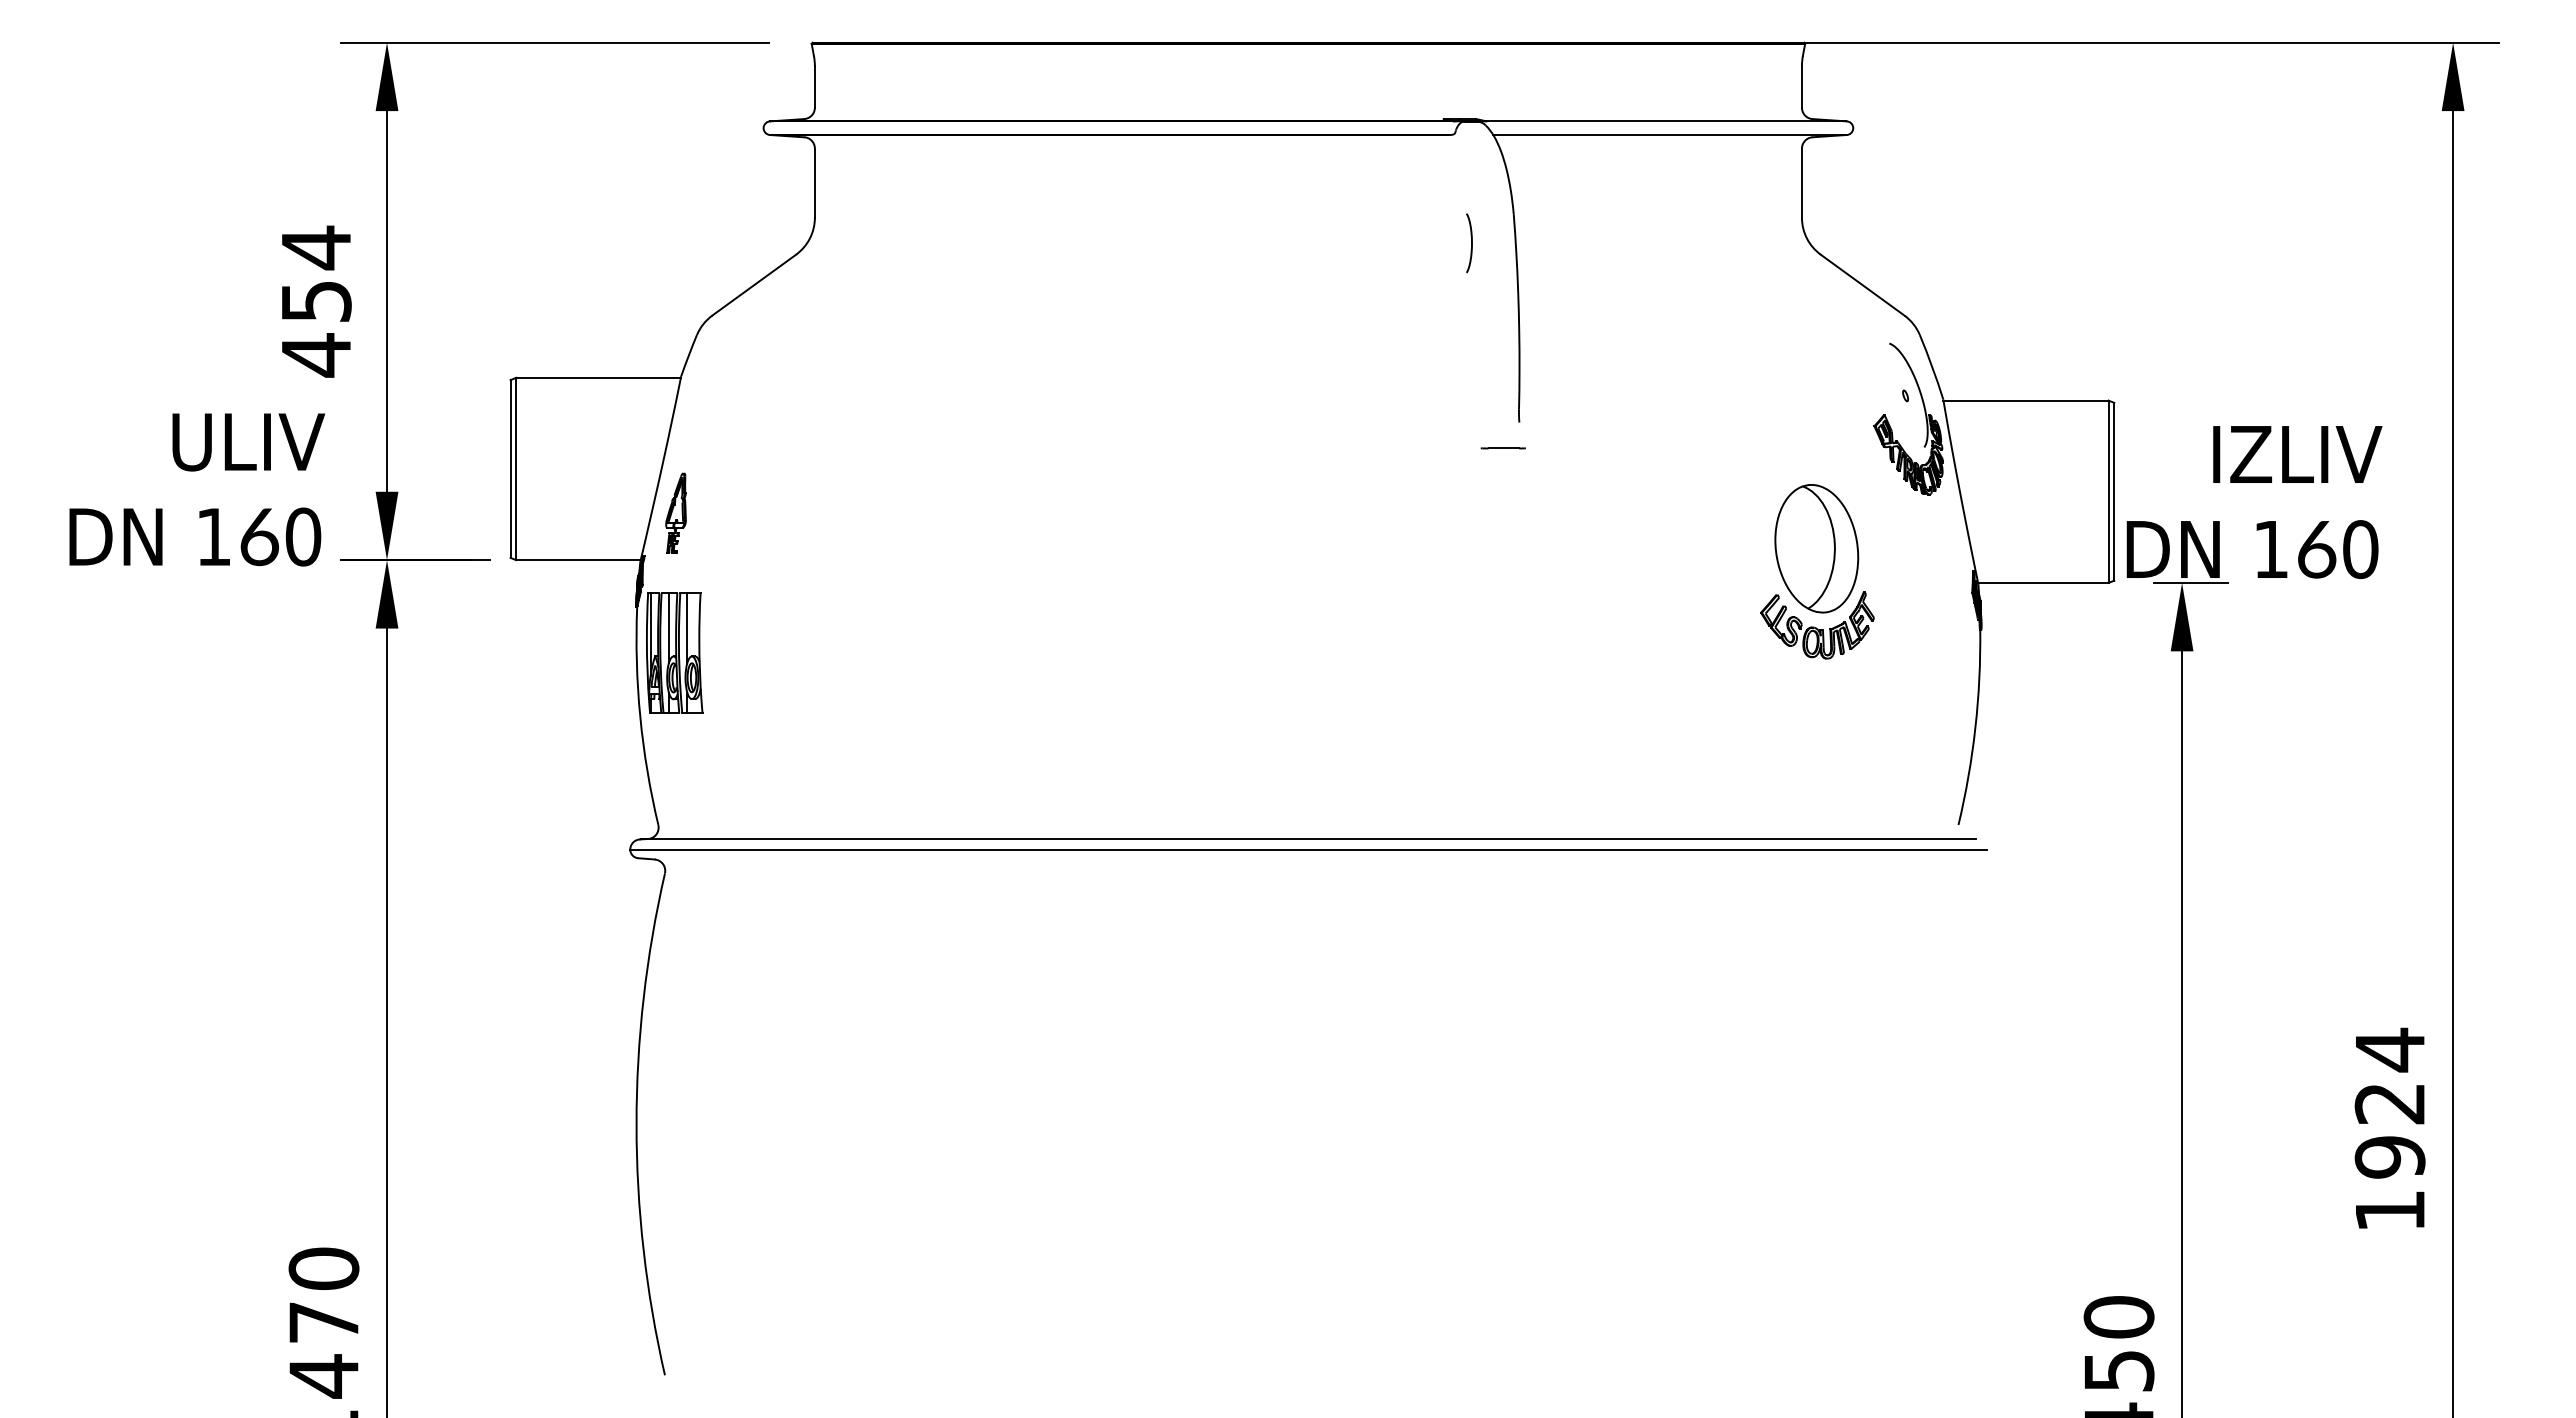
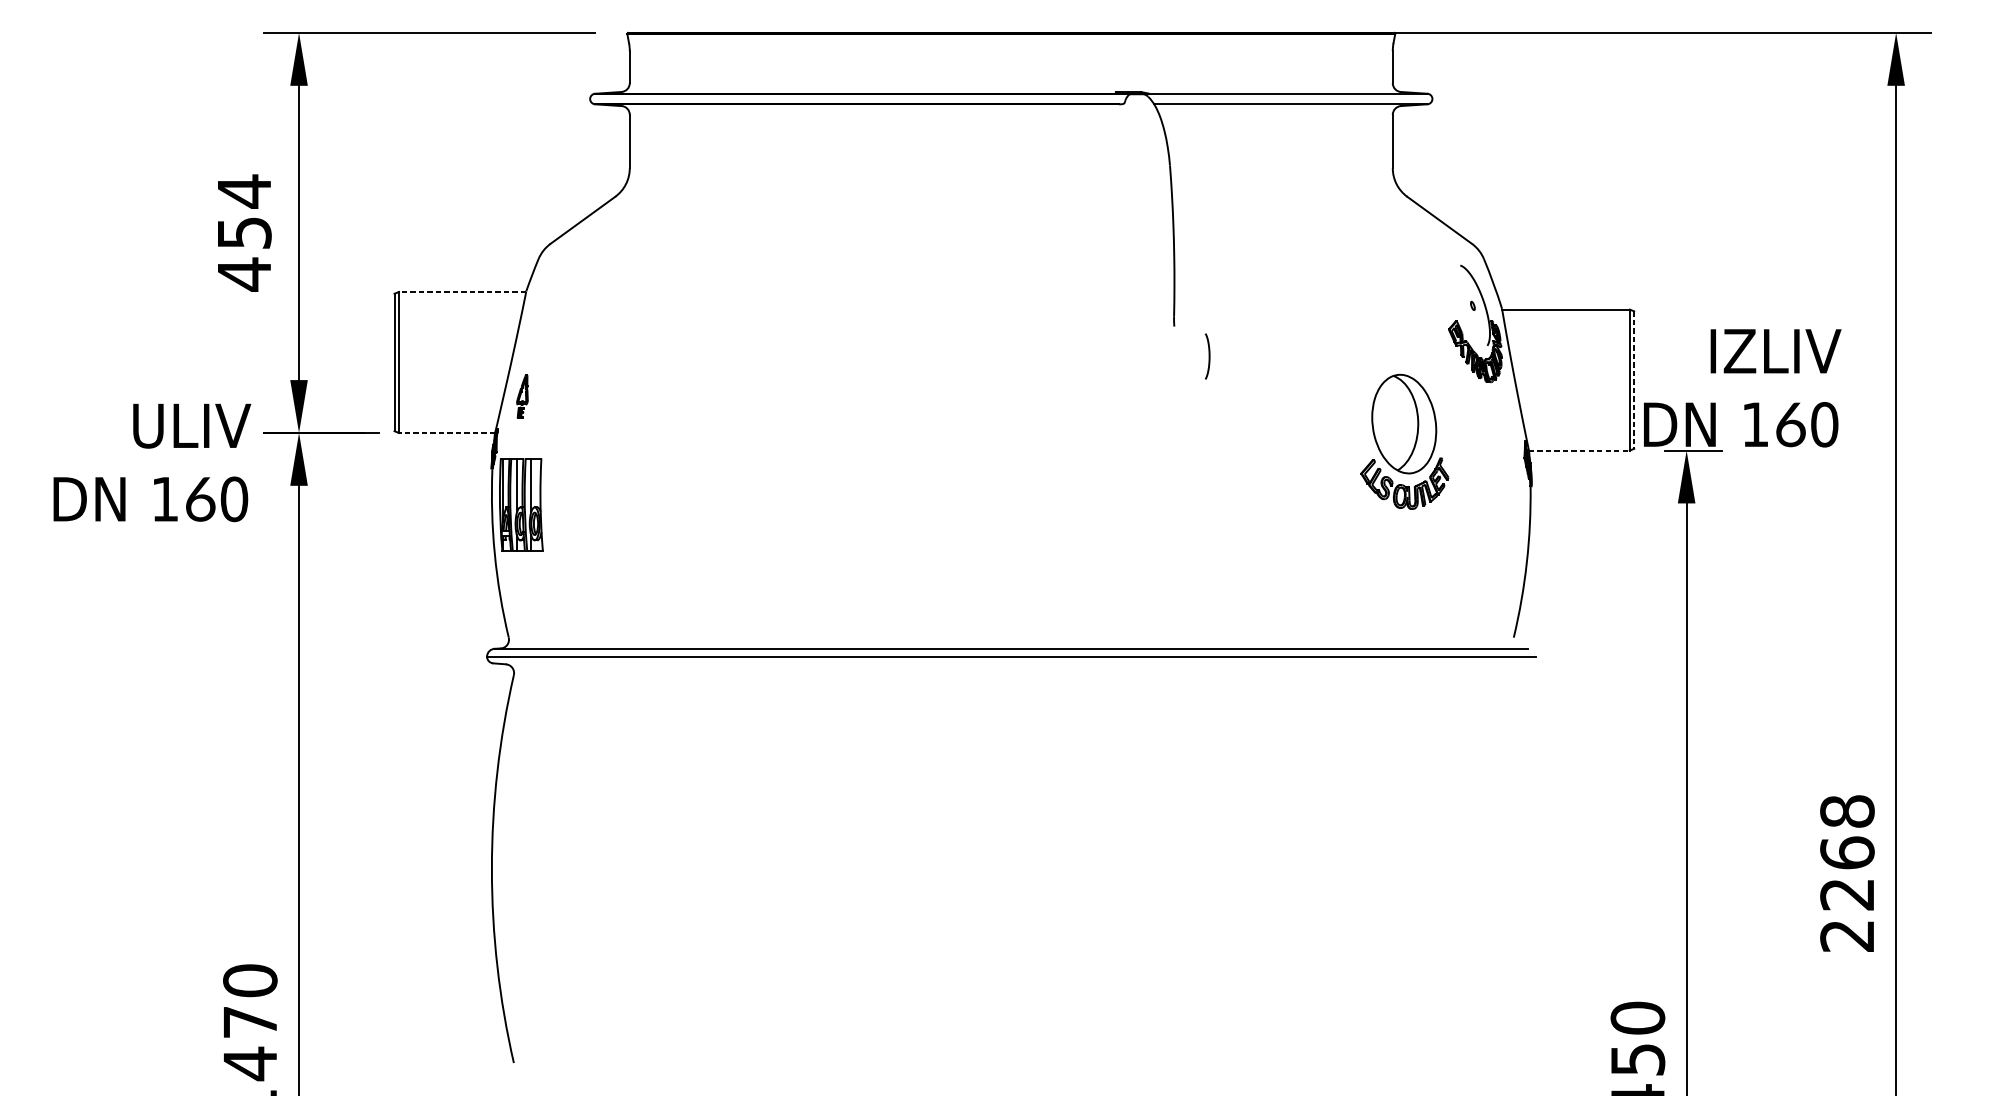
curve: (1471, 243) -> (1209, 356), moved
line: (598, 377) -> (462, 291), solid -> dashed
line: (1502, 448) -> (1161, 346), removed
text: (197, 489) -> (152, 462), moved
line: (2114, 491) -> (1634, 379), solid -> dashed
part: (675, 512) -> (522, 396), size x0.7
line: (578, 560) -> (447, 433), solid -> dashed
line: (2043, 582) -> (1579, 450), solid -> dashed
text: (2389, 1129) -> (1846, 873), 1924 -> 2268

